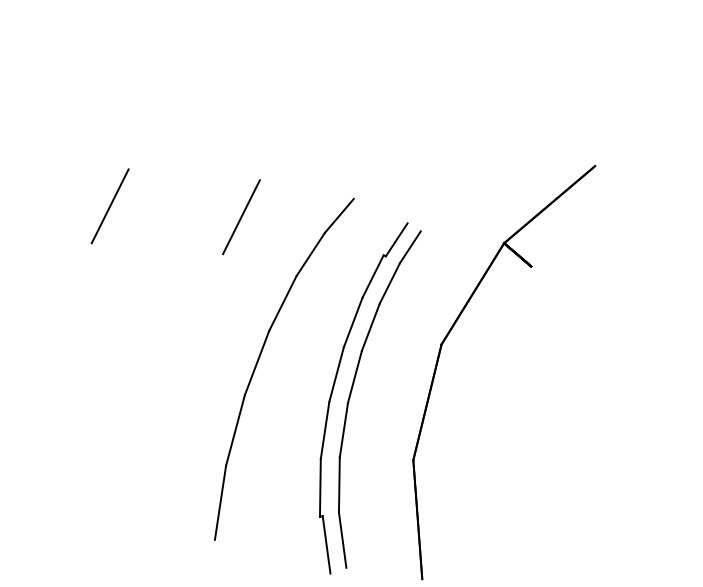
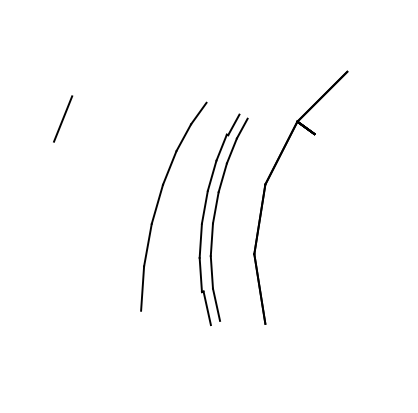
line: (242, 216) -> (141, 118), removed

